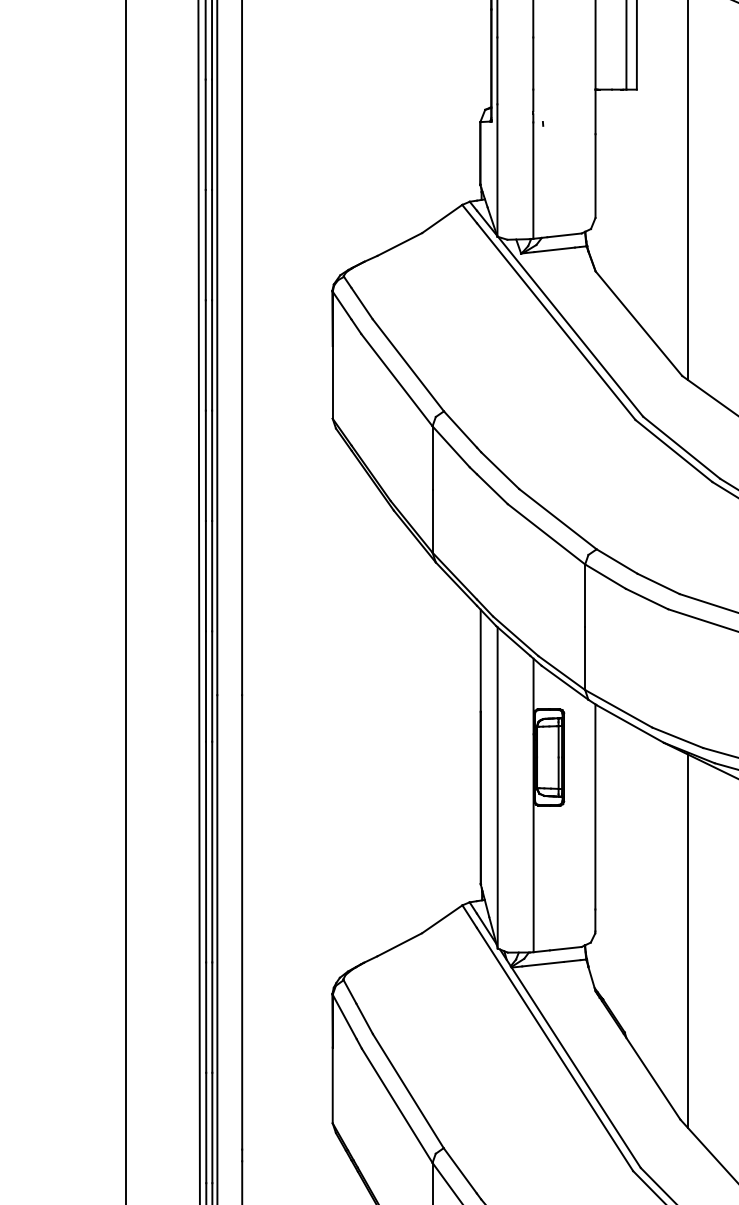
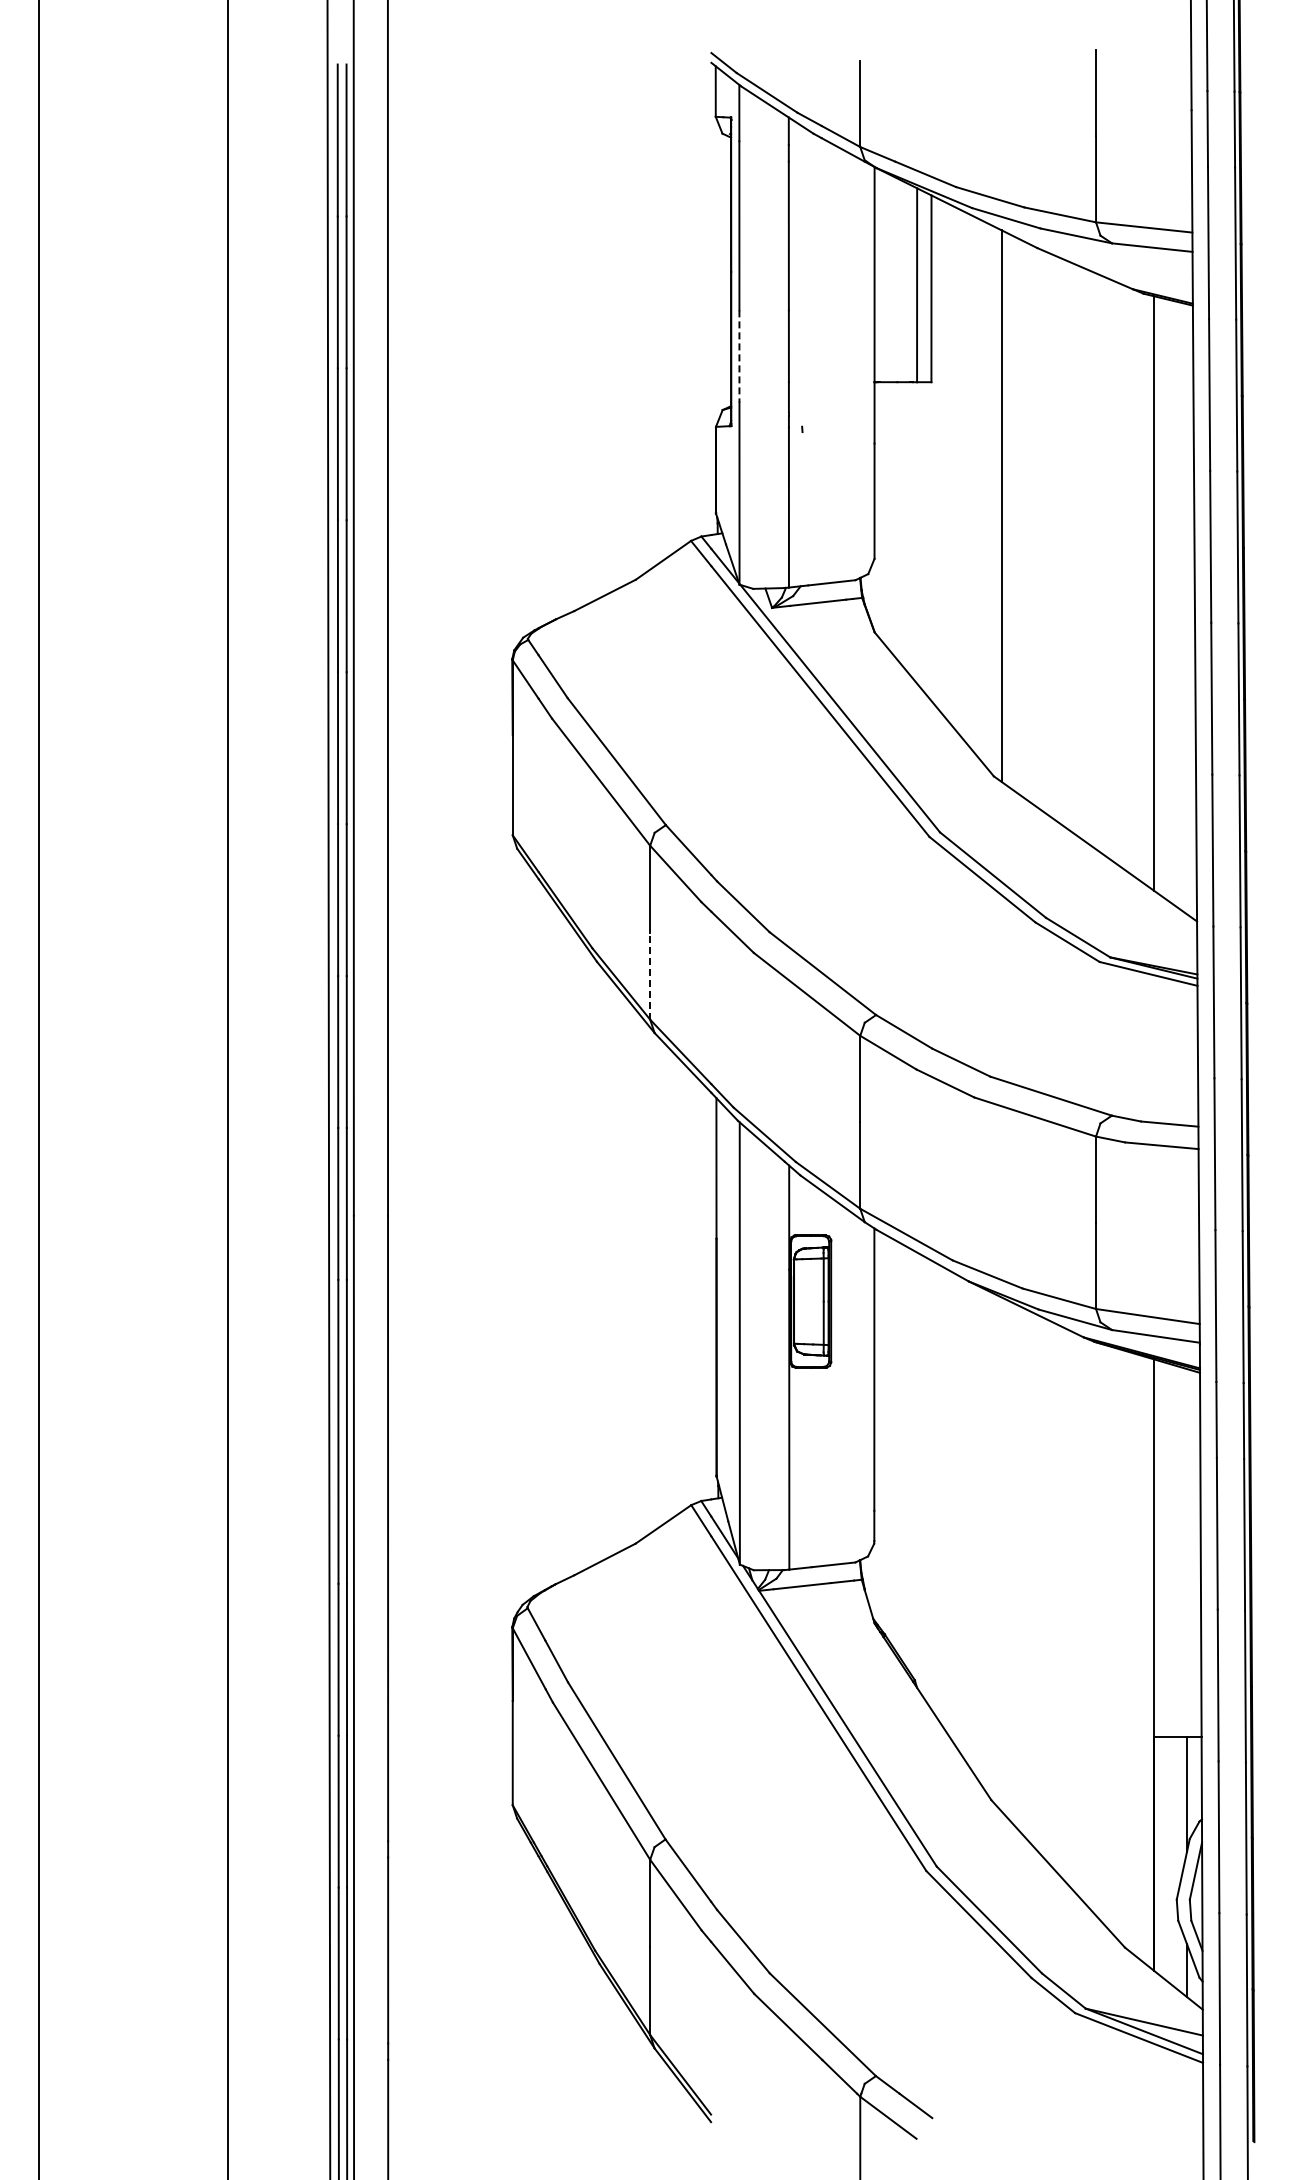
line: (497, 70) -> (739, 356), solid -> dashed
line: (432, 520) -> (650, 975), solid -> dashed
line: (687, 941) -> (1001, 1554), removed

